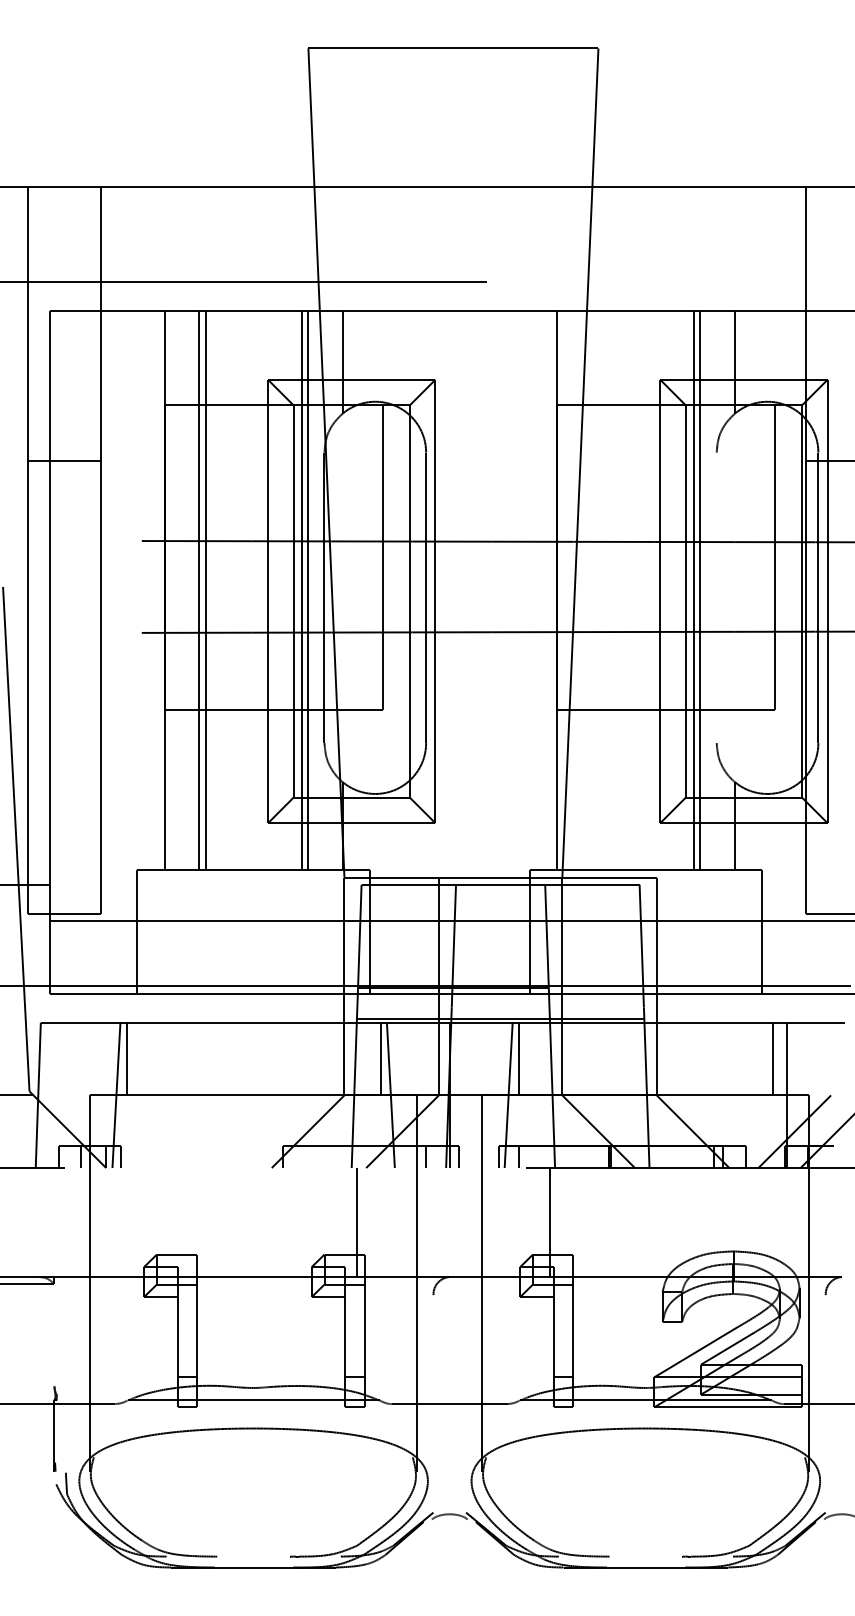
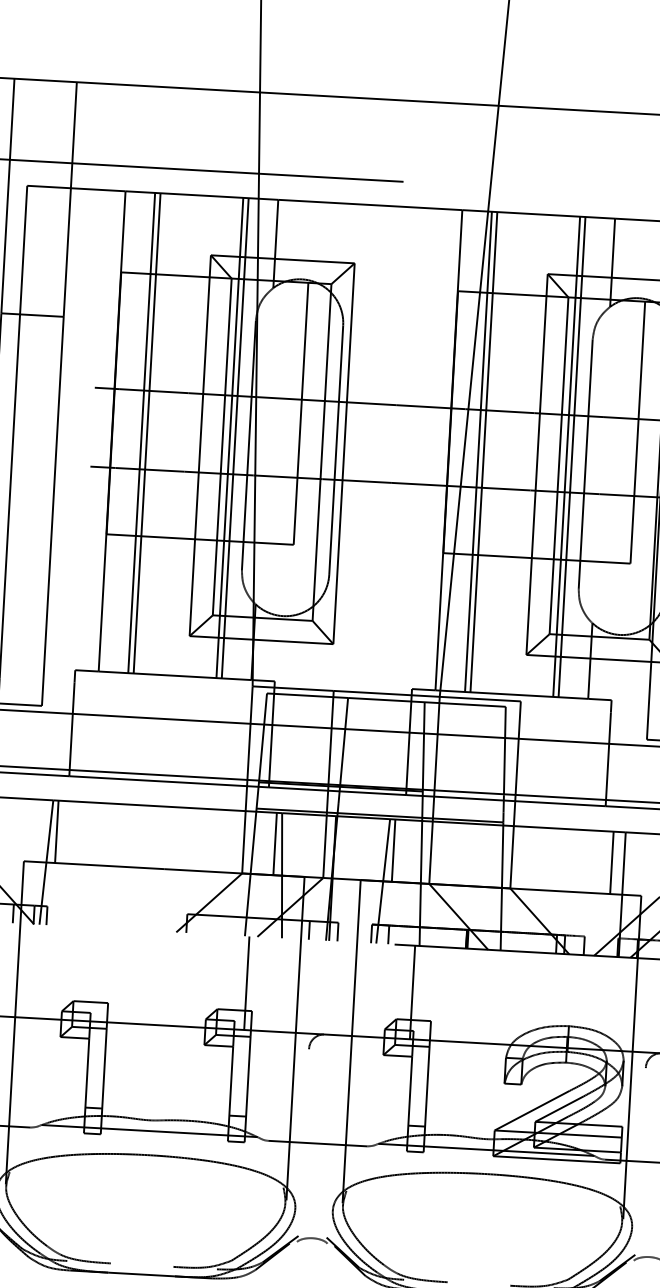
line: (591, 590) -> (478, 451), added
line: (597, 590) -> (483, 452), added
line: (716, 597) -> (585, 463), added

